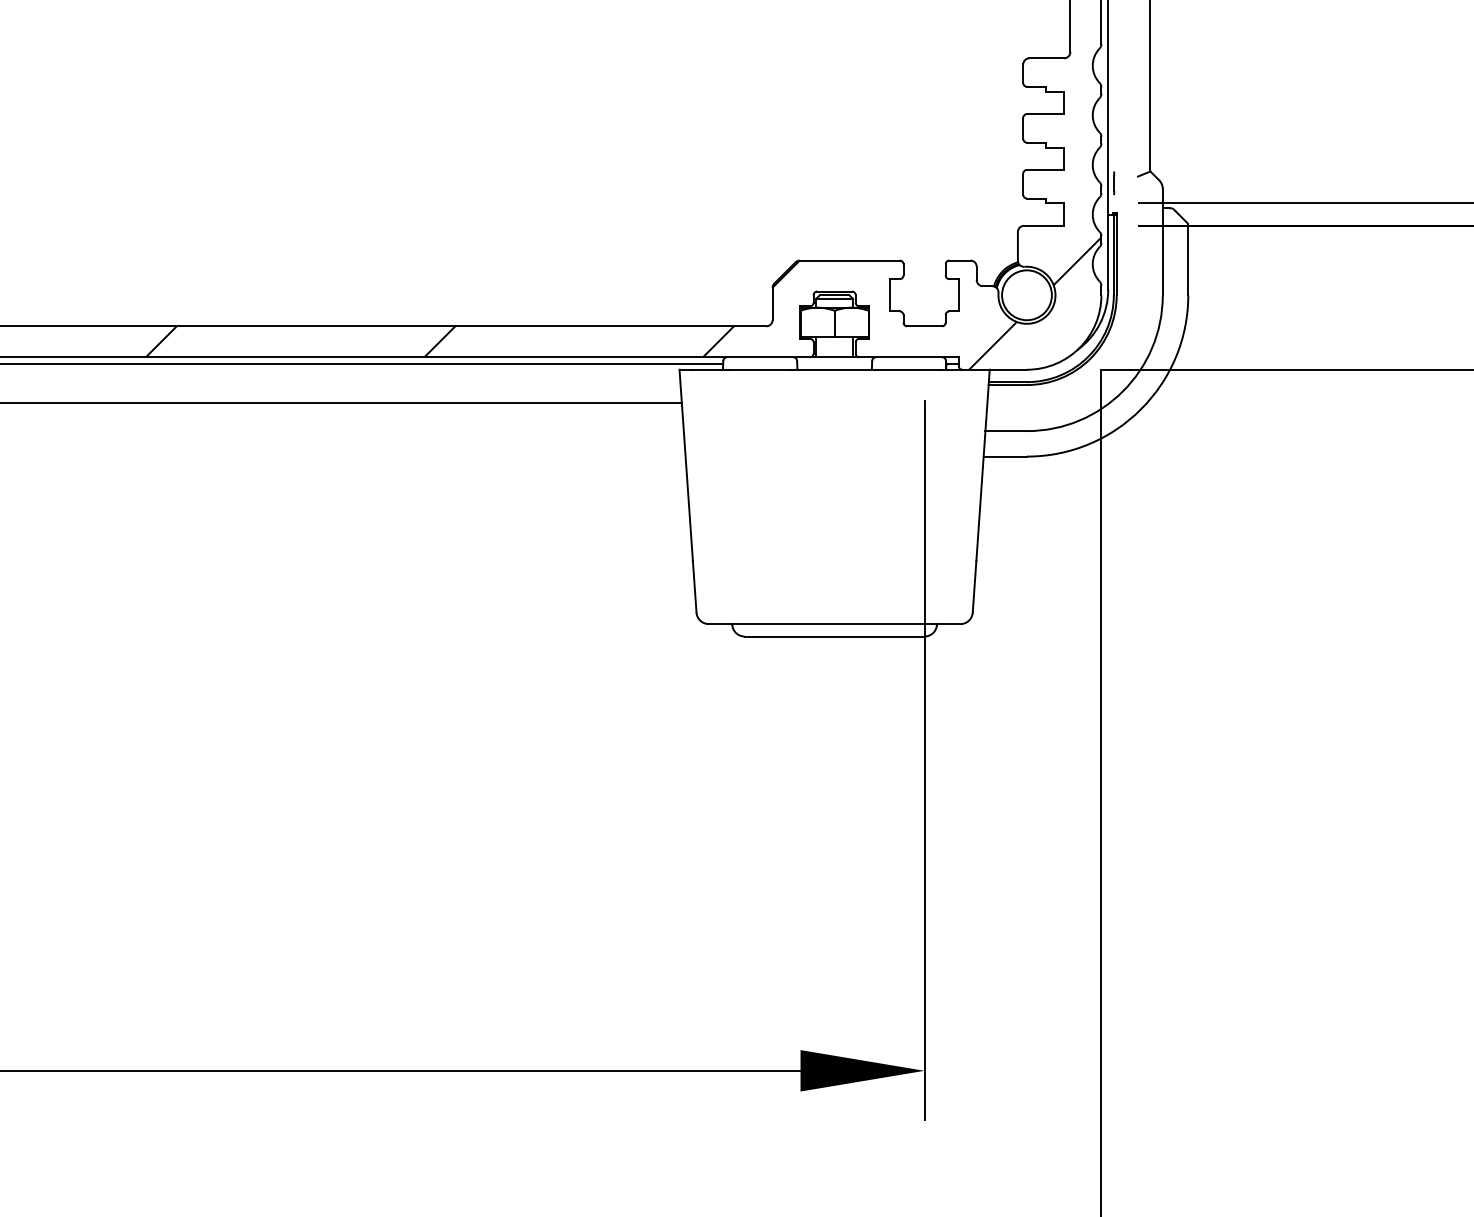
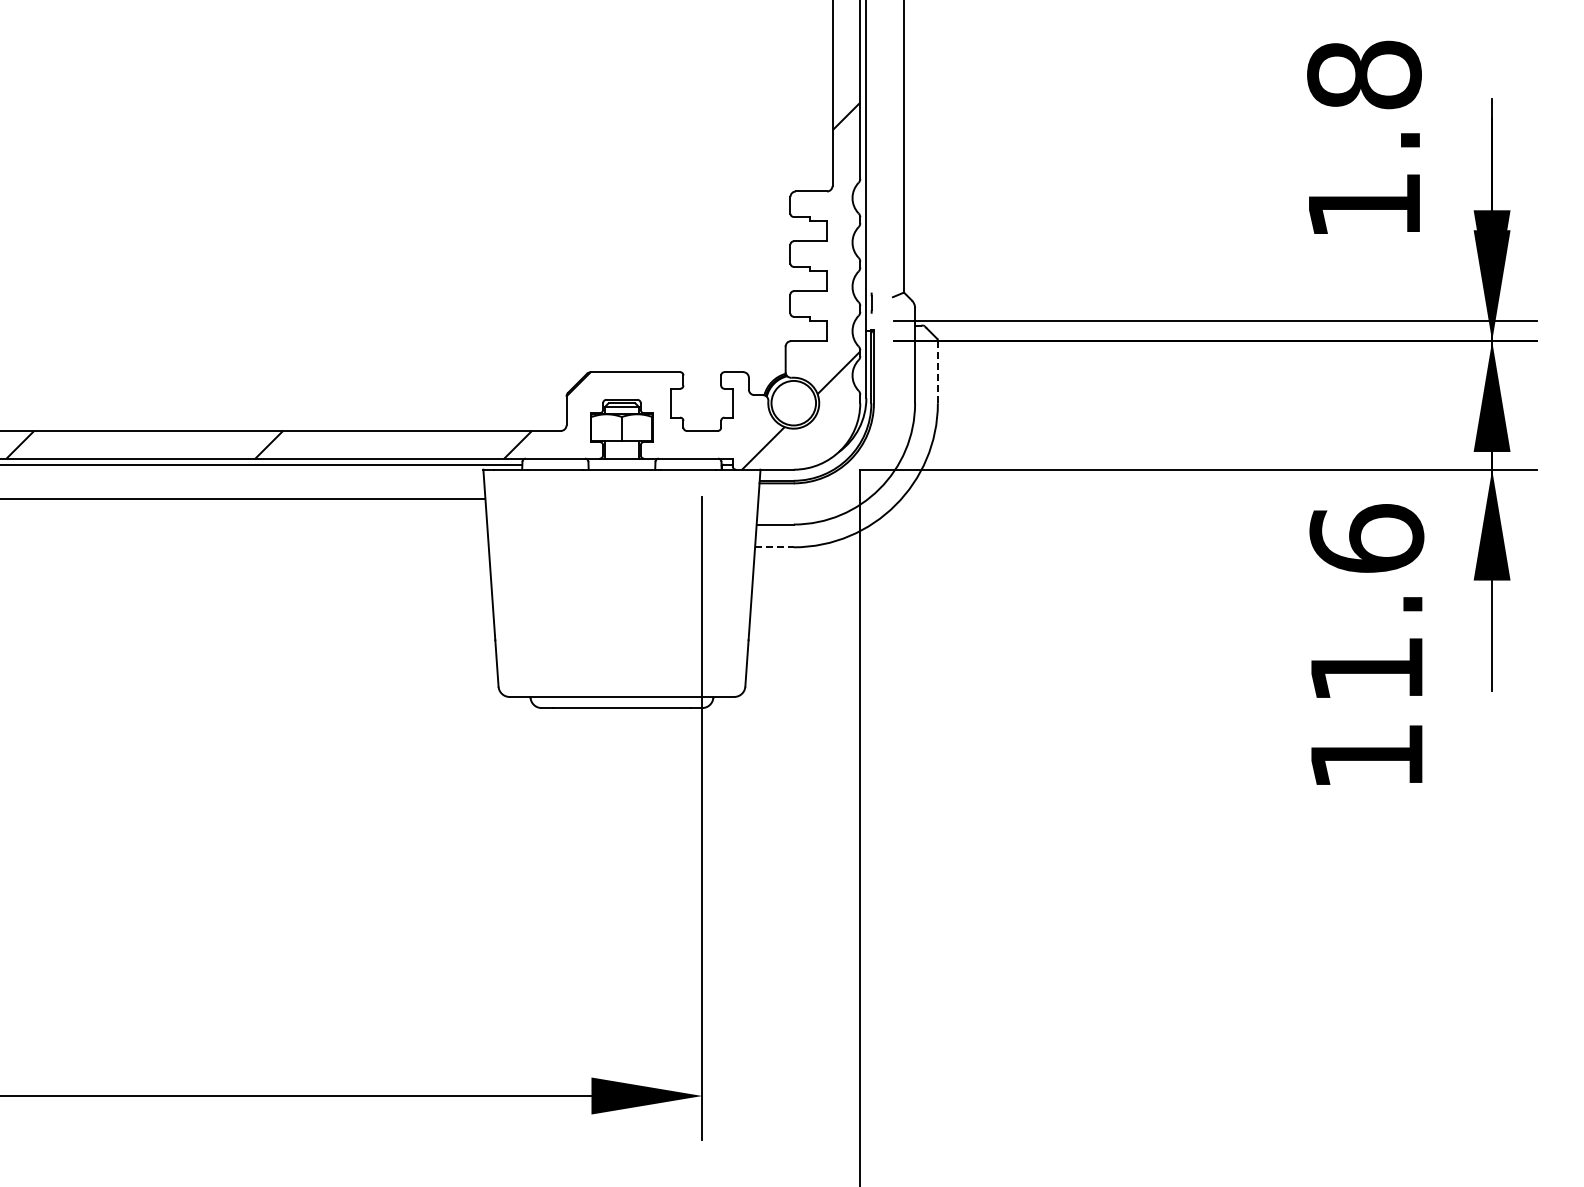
line: (1187, 259) -> (937, 371), solid -> dashed
line: (1005, 456) -> (774, 547), solid -> dashed

